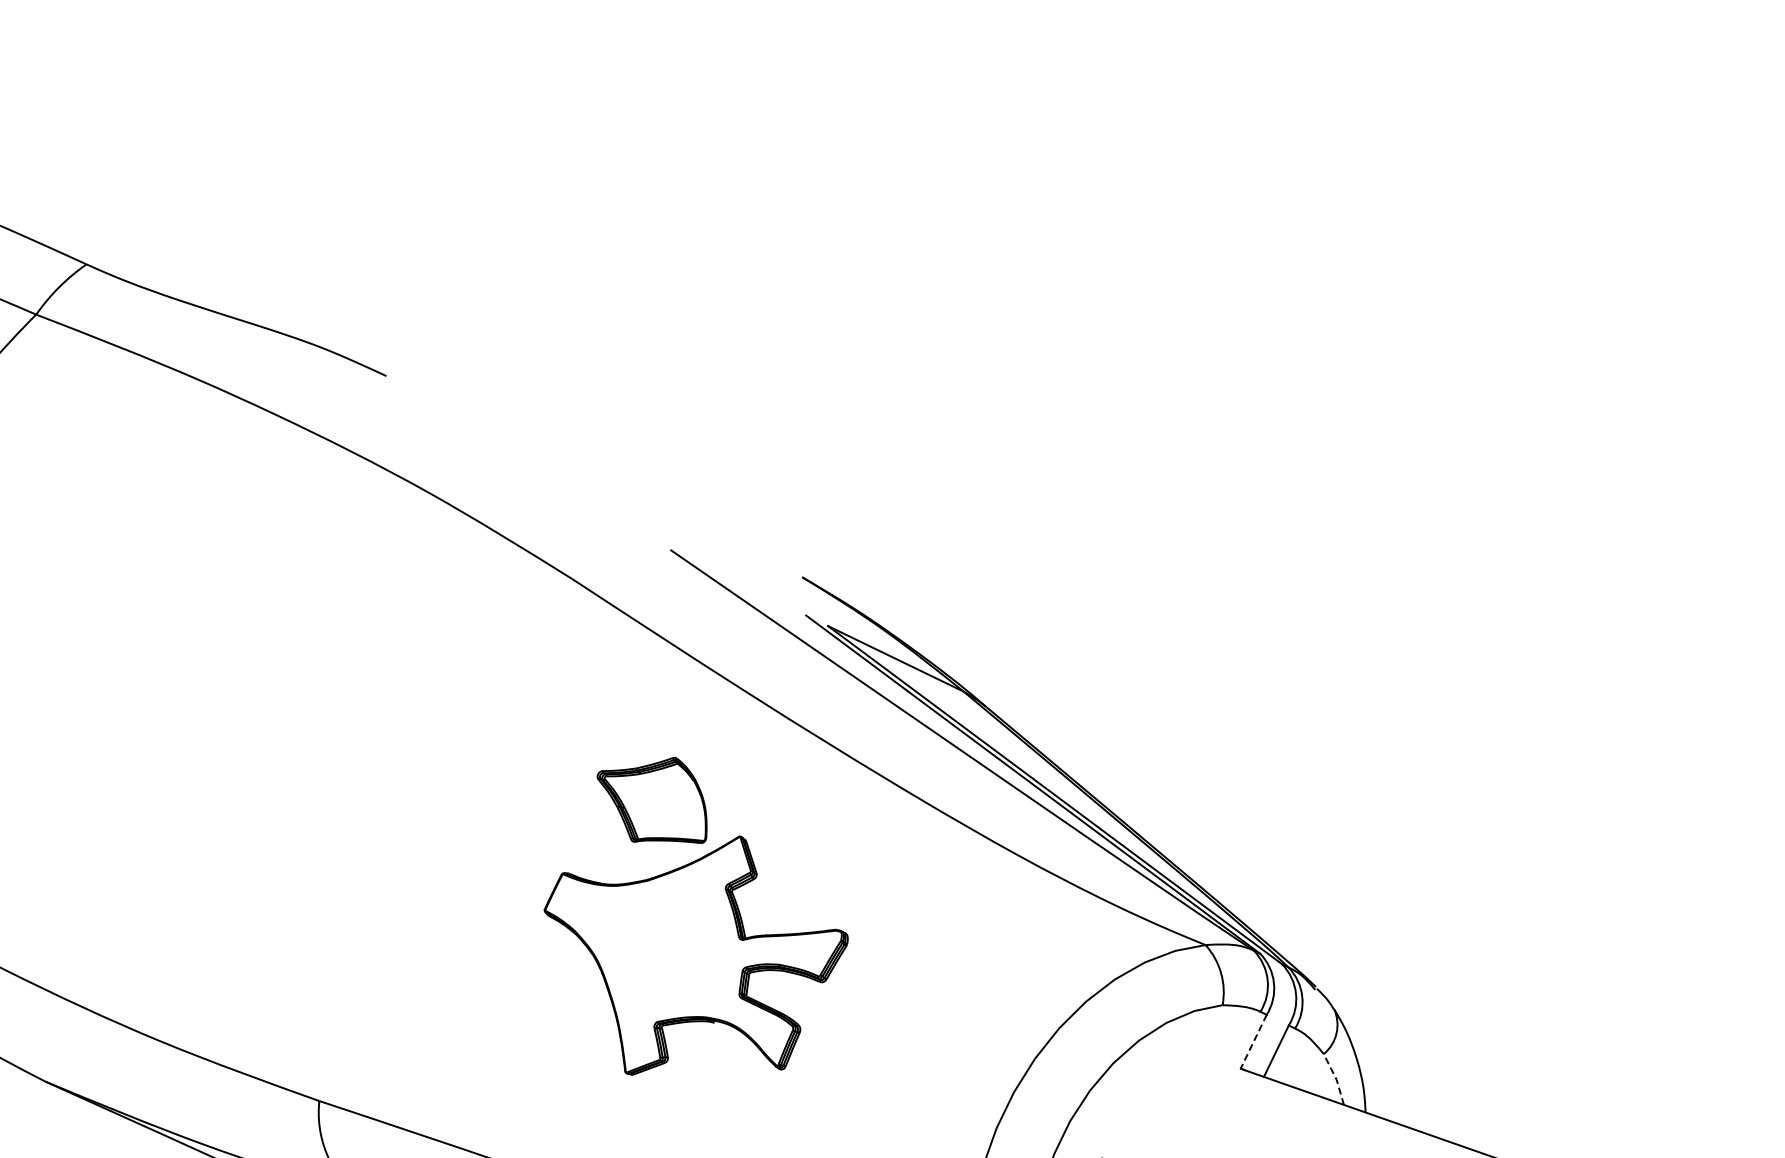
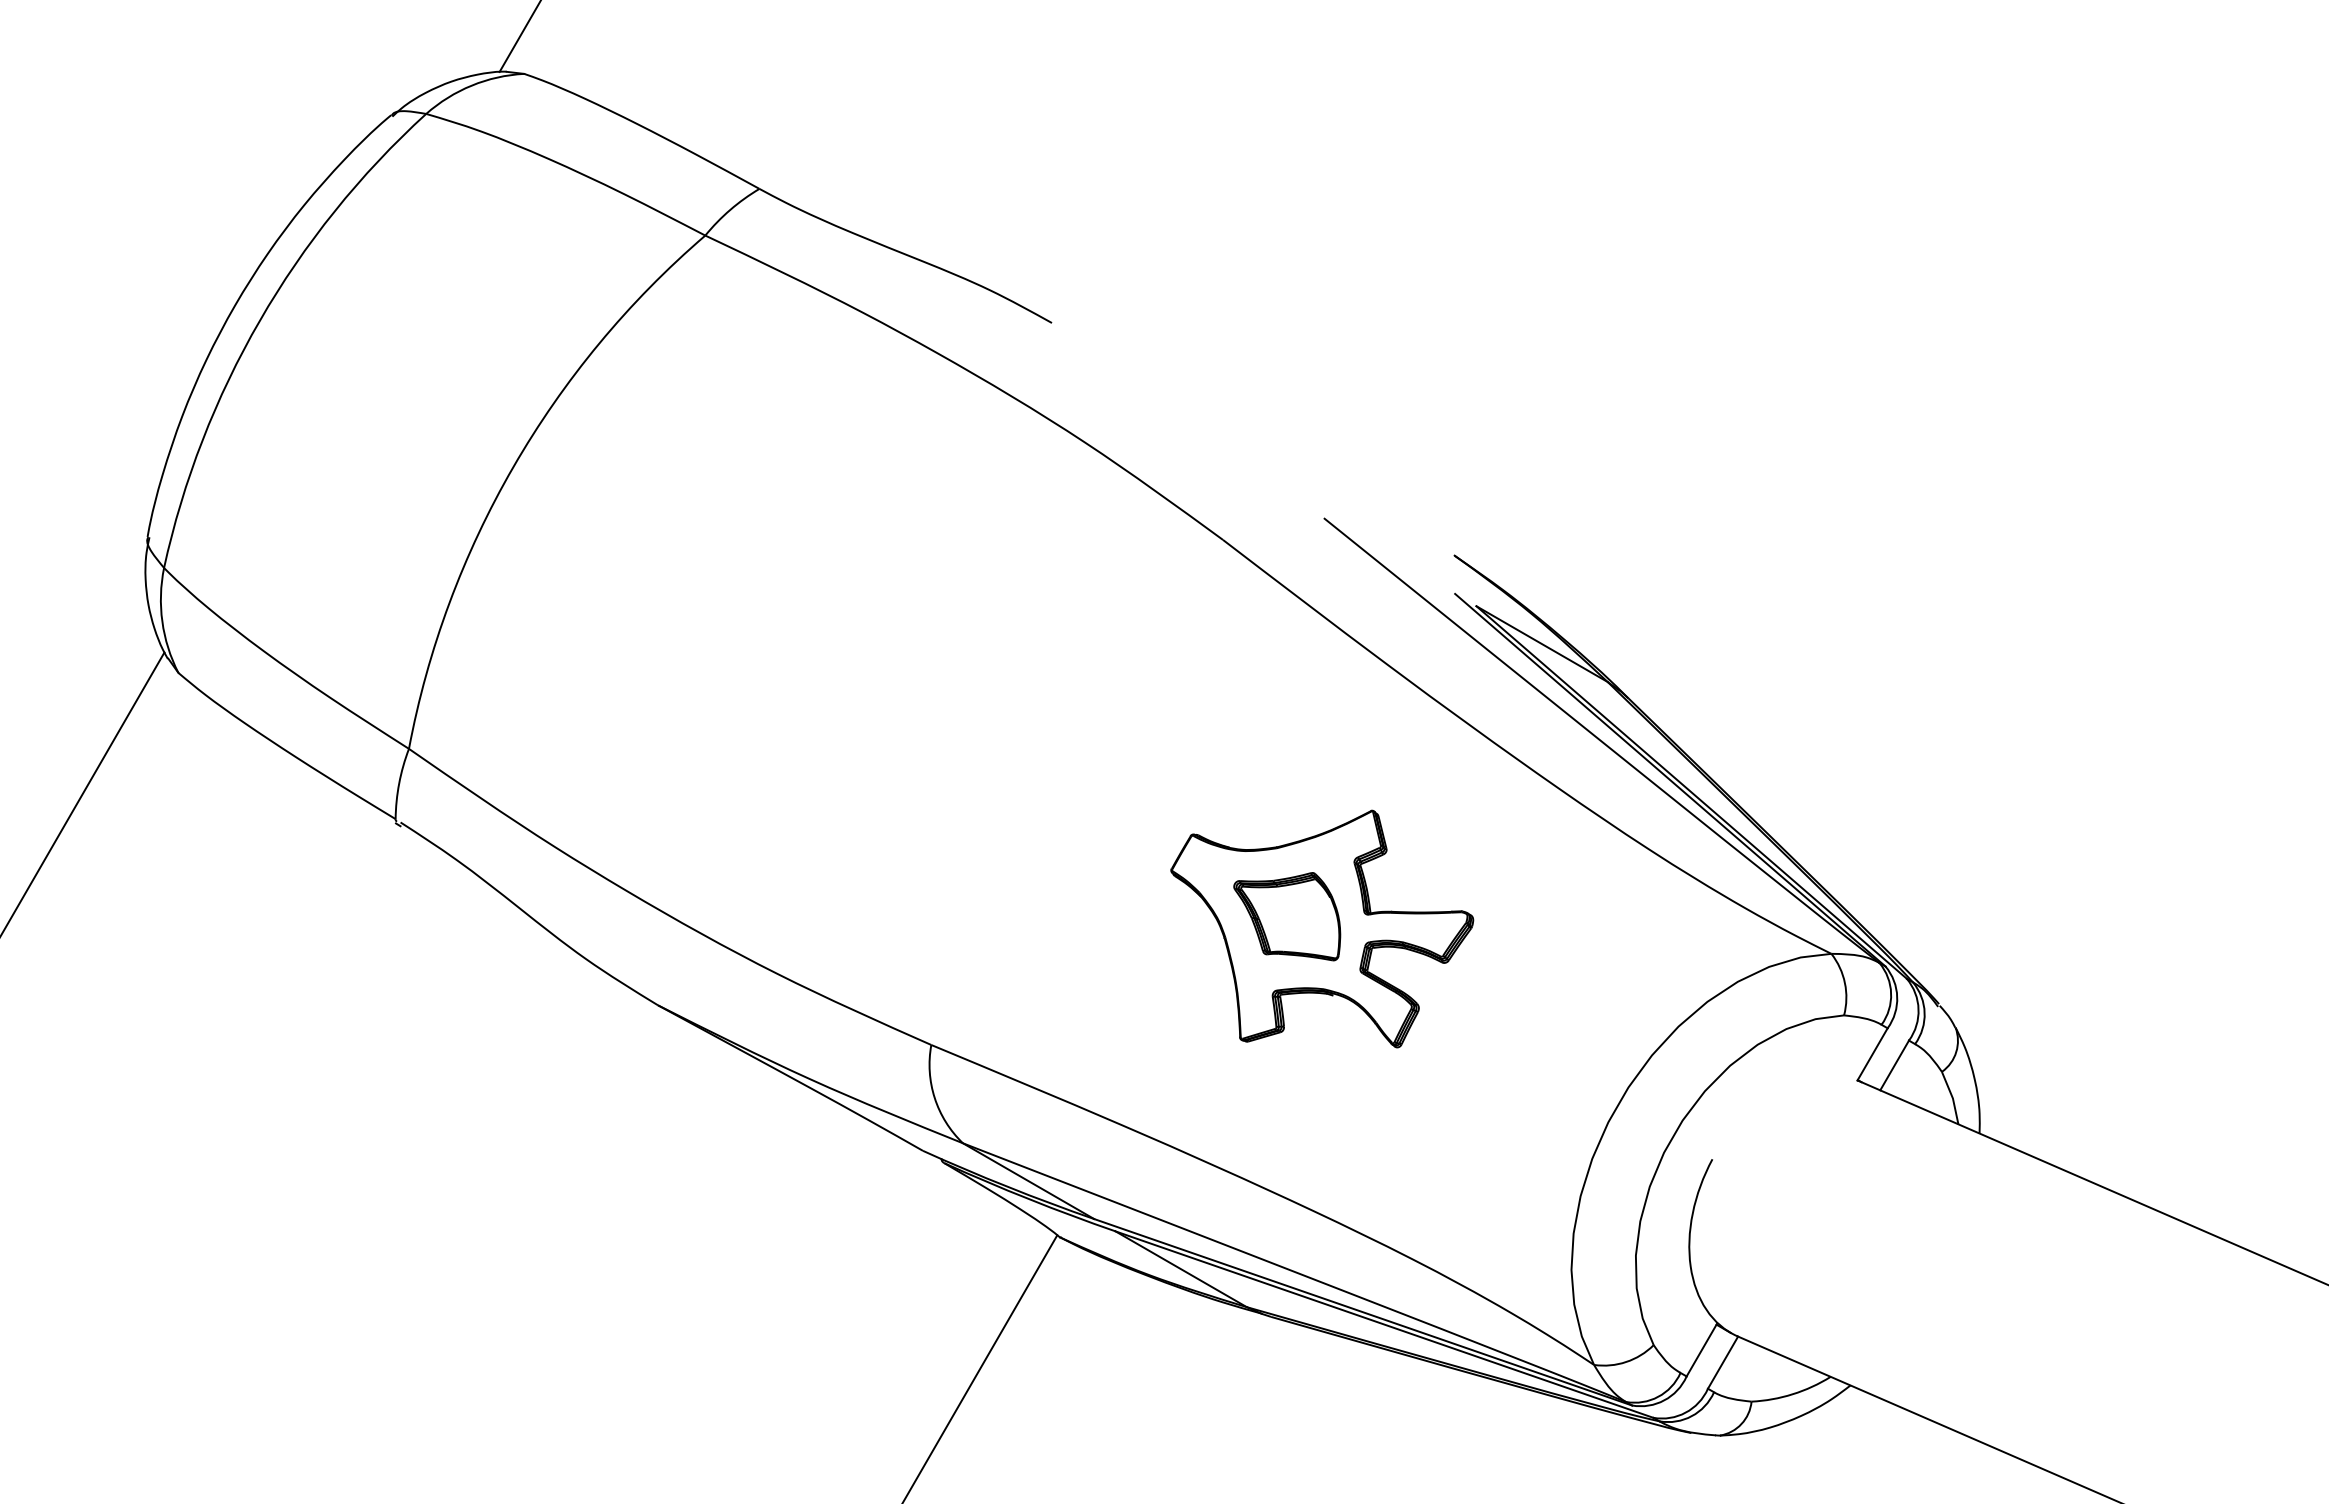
part: (652, 802) -> (1287, 916), moved
line: (1253, 1041) -> (1872, 1054), dashed -> solid
line: (1336, 1078) -> (1952, 1097), dashed -> solid

